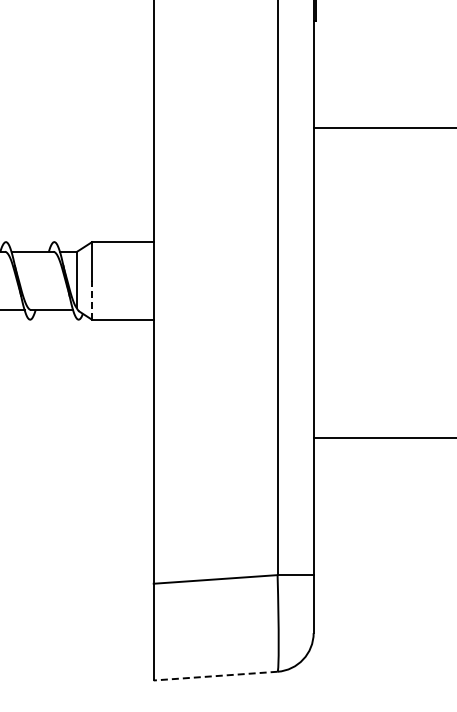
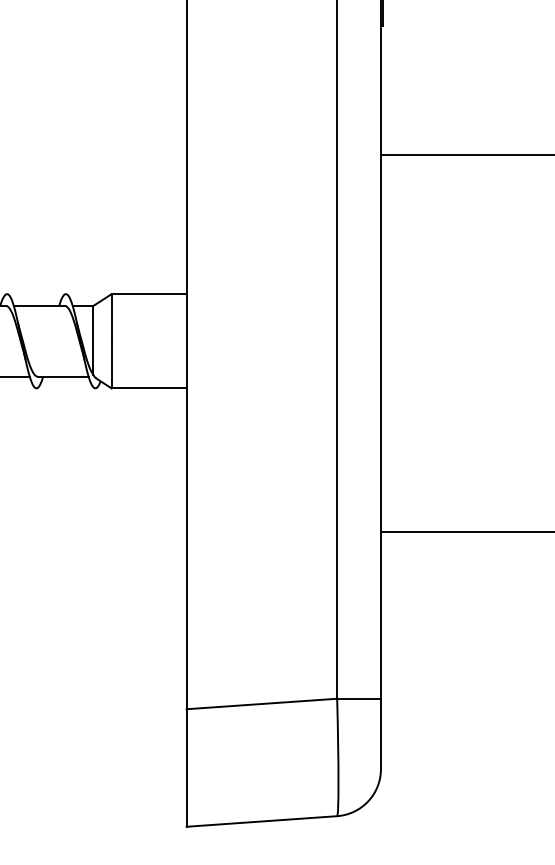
line: (91, 299) -> (111, 363), dashed -> solid
line: (215, 676) -> (261, 821), dashed -> solid

